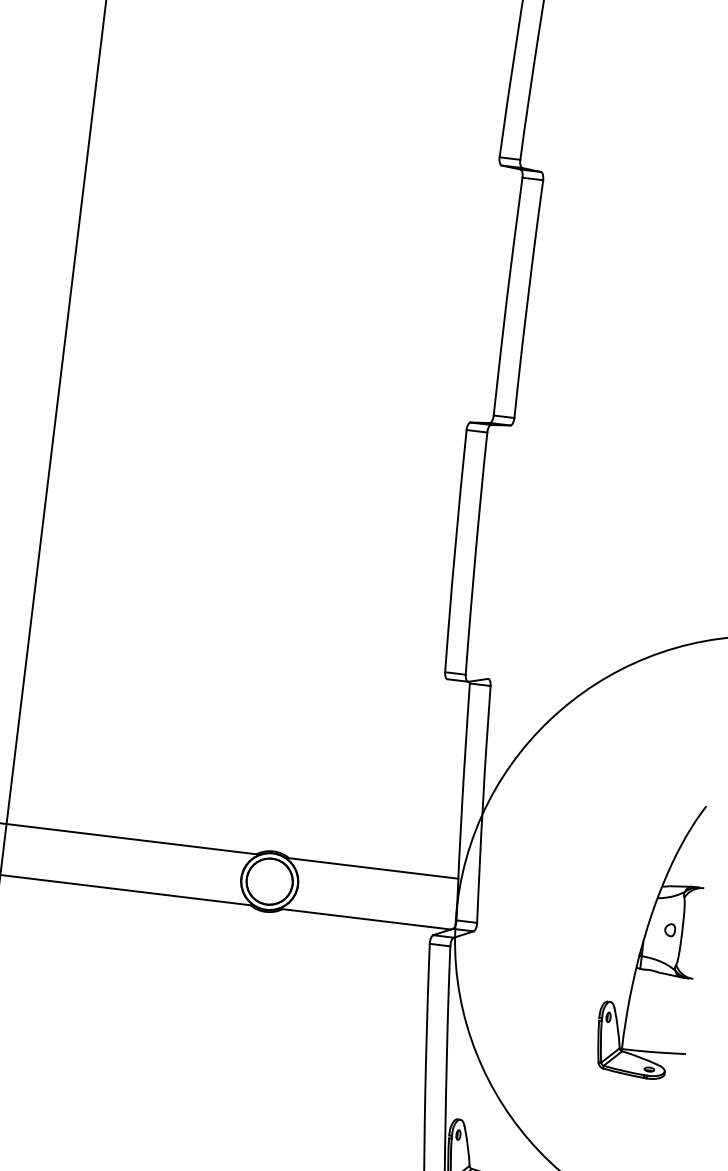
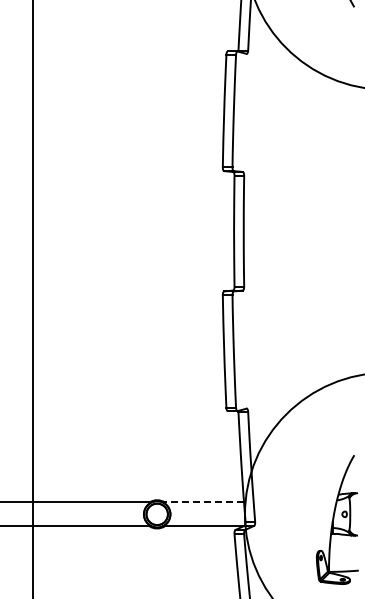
line: (371, 868) -> (203, 502), solid -> dashed

